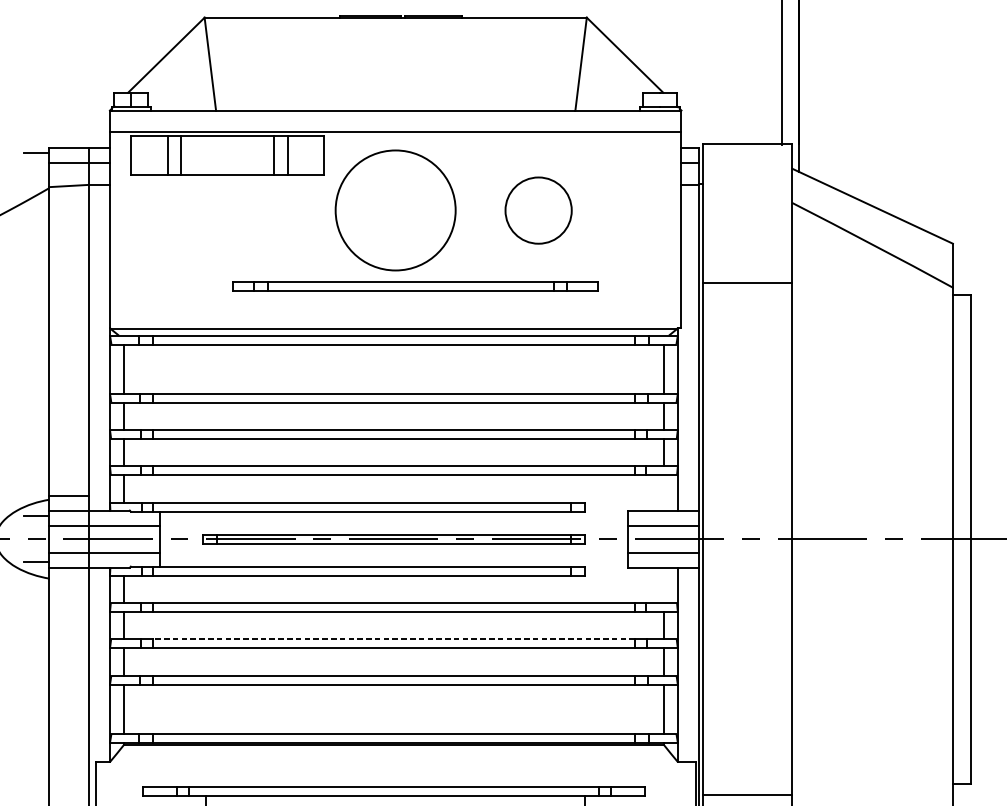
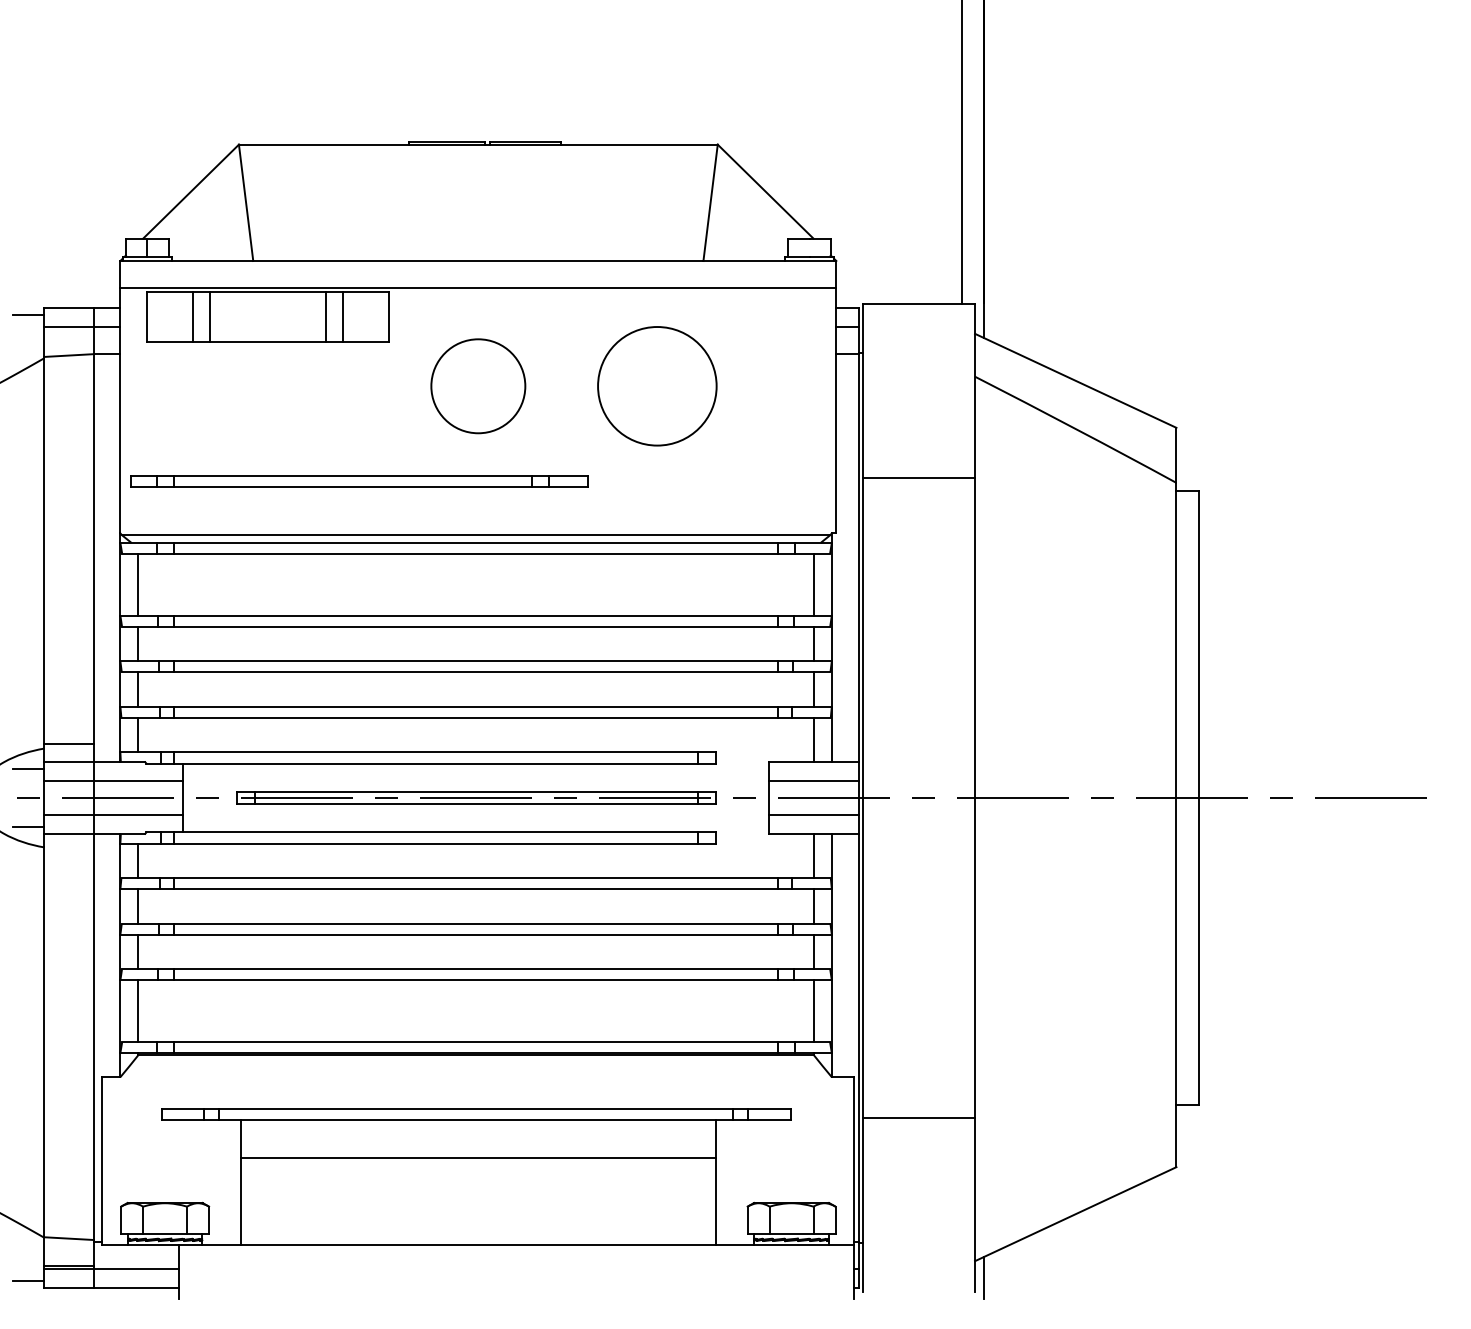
circle: (395, 210) -> (478, 386), size x0.62
circle: (538, 210) -> (657, 386), size x1.43
part: (415, 286) -> (359, 481), moved
line: (663, 493) -> (813, 740), added
line: (663, 585) -> (813, 855), added
line: (393, 639) -> (475, 923), dashed -> solid

